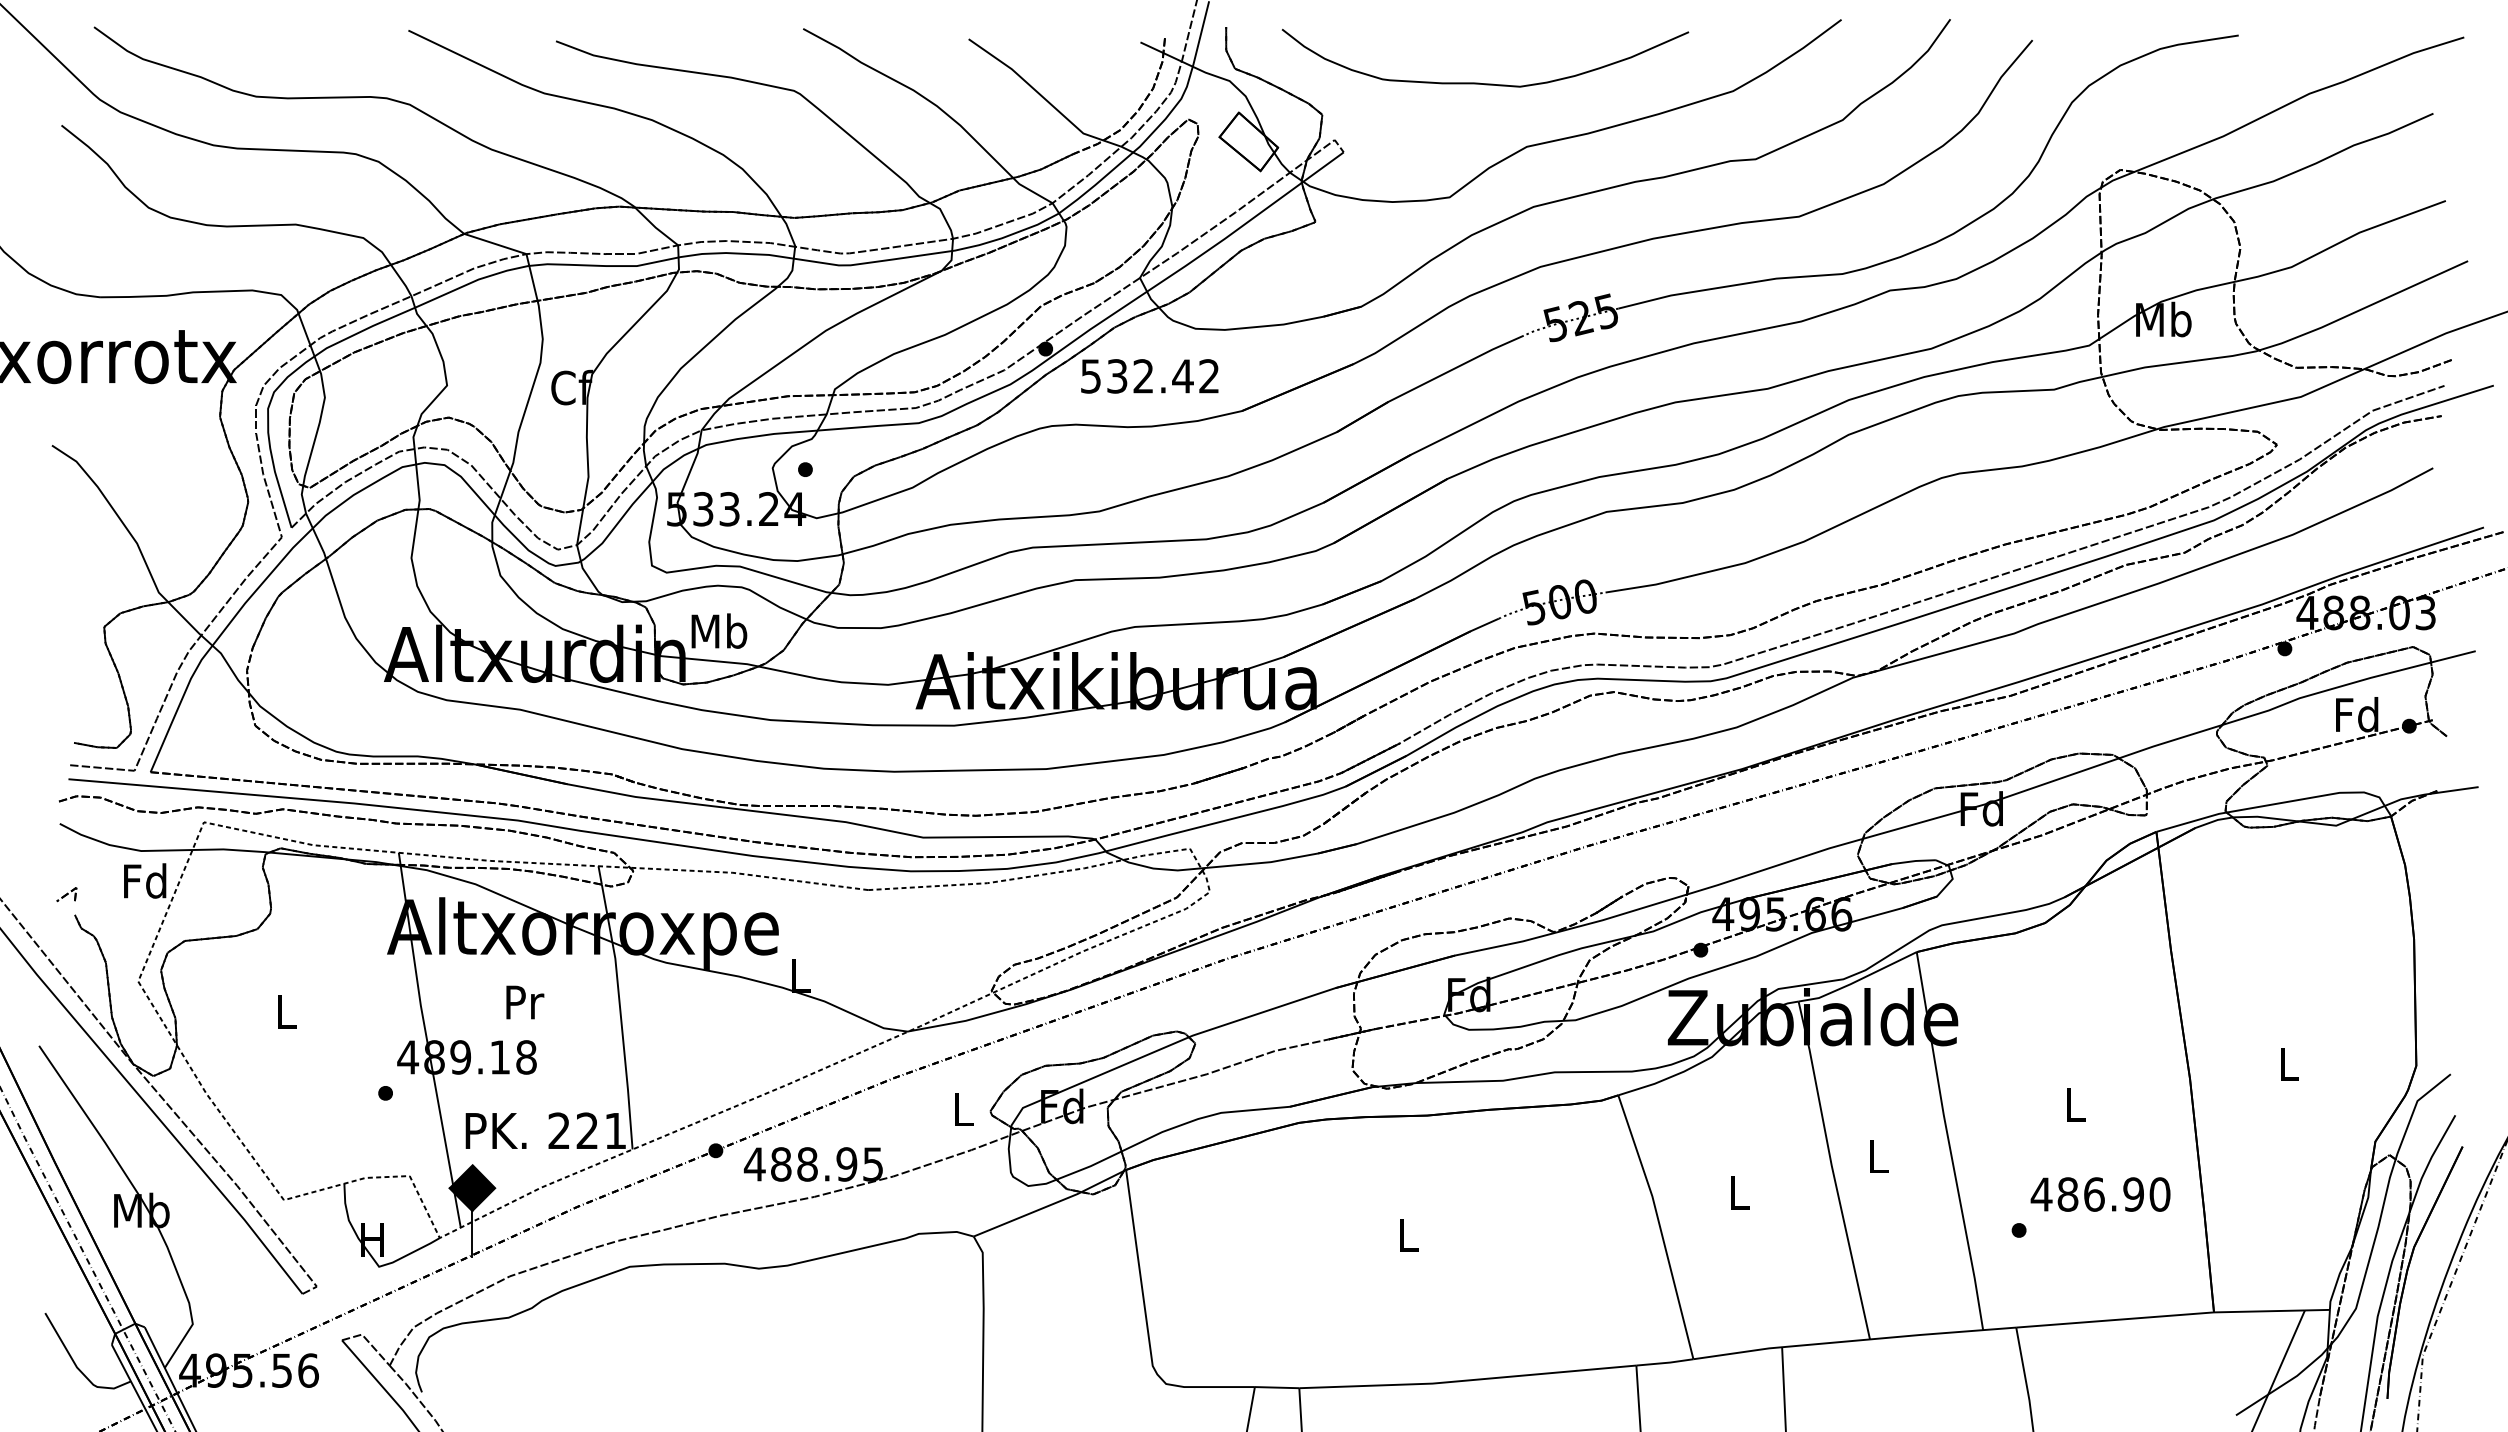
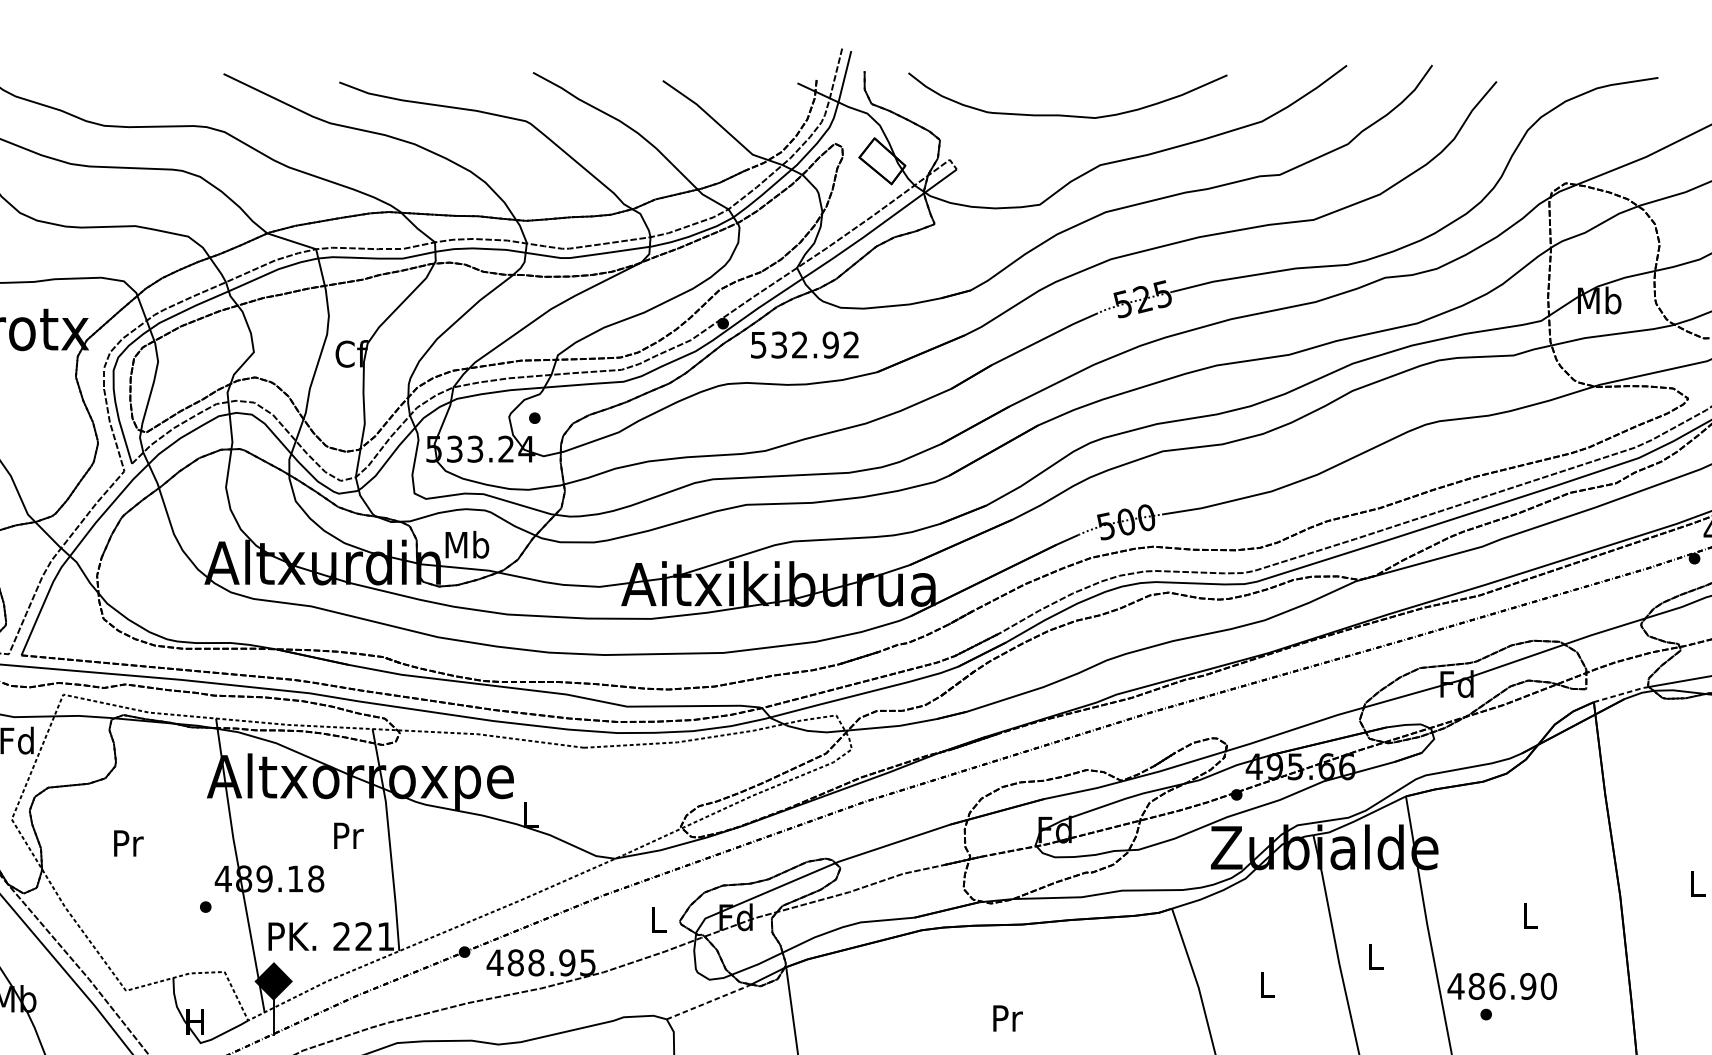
text: (1182, 376) -> (830, 345), 532.42 -> 532.92
line: (2191, 821) -> (1621, 694), solid -> dashed
text: (525, 1002) -> (349, 835), moved
text: (287, 1011) -> (128, 842), L -> Pr
text: (2100, 1194) -> (1502, 986), moved
line: (1028, 1214) -> (709, 1002), solid -> dashed
text: (1409, 1235) -> (1008, 1018), L -> Pr

